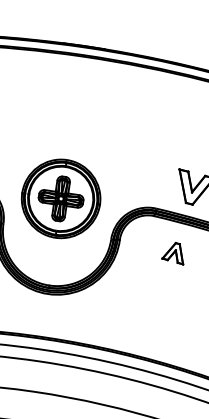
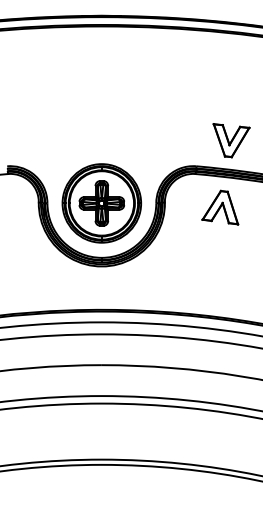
part: (60, 198) -> (101, 203), moved
part: (174, 252) -> (220, 207), size x1.67

